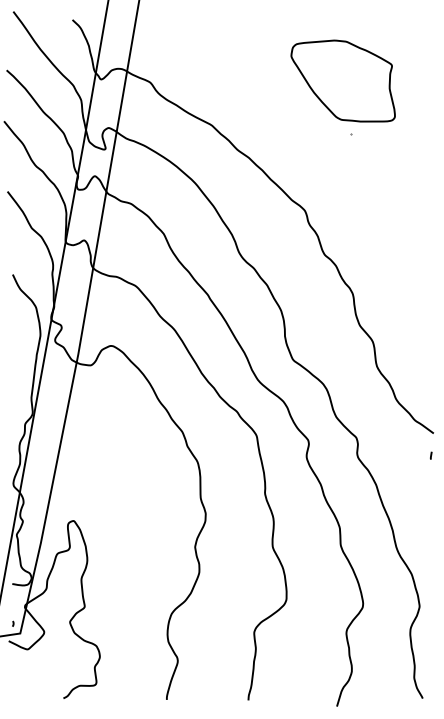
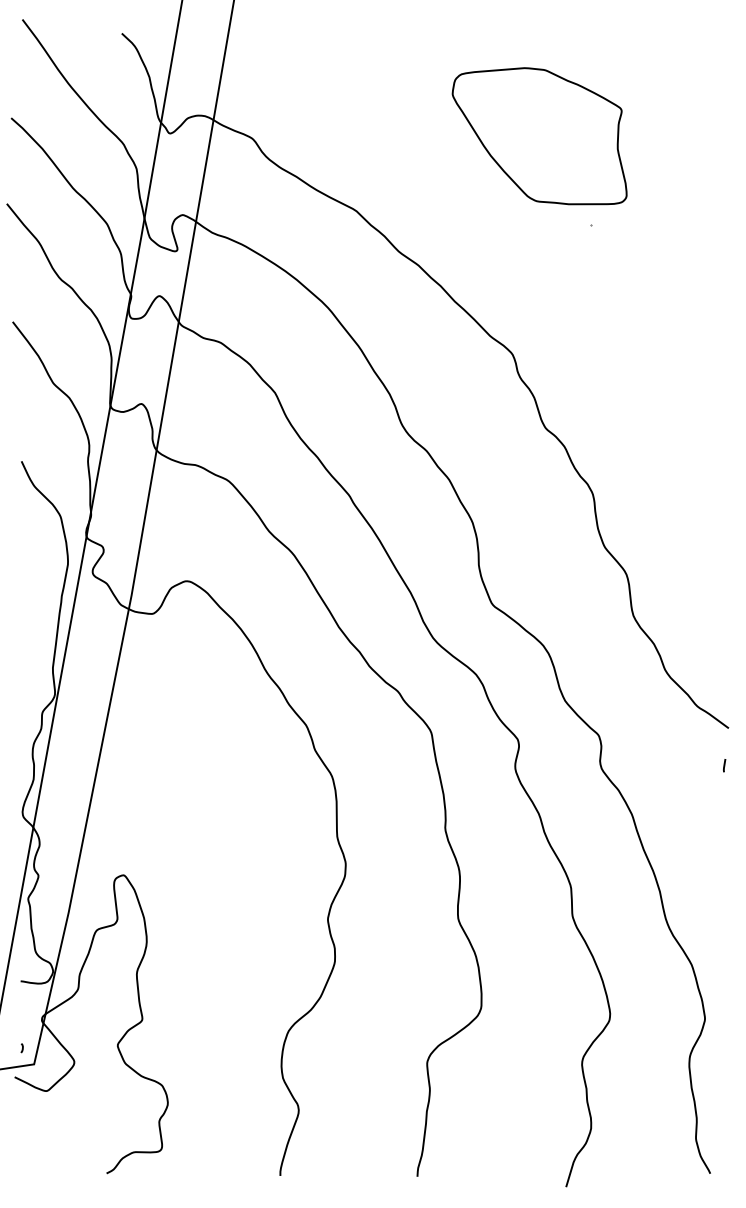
part: (342, 80) -> (538, 135), moved

